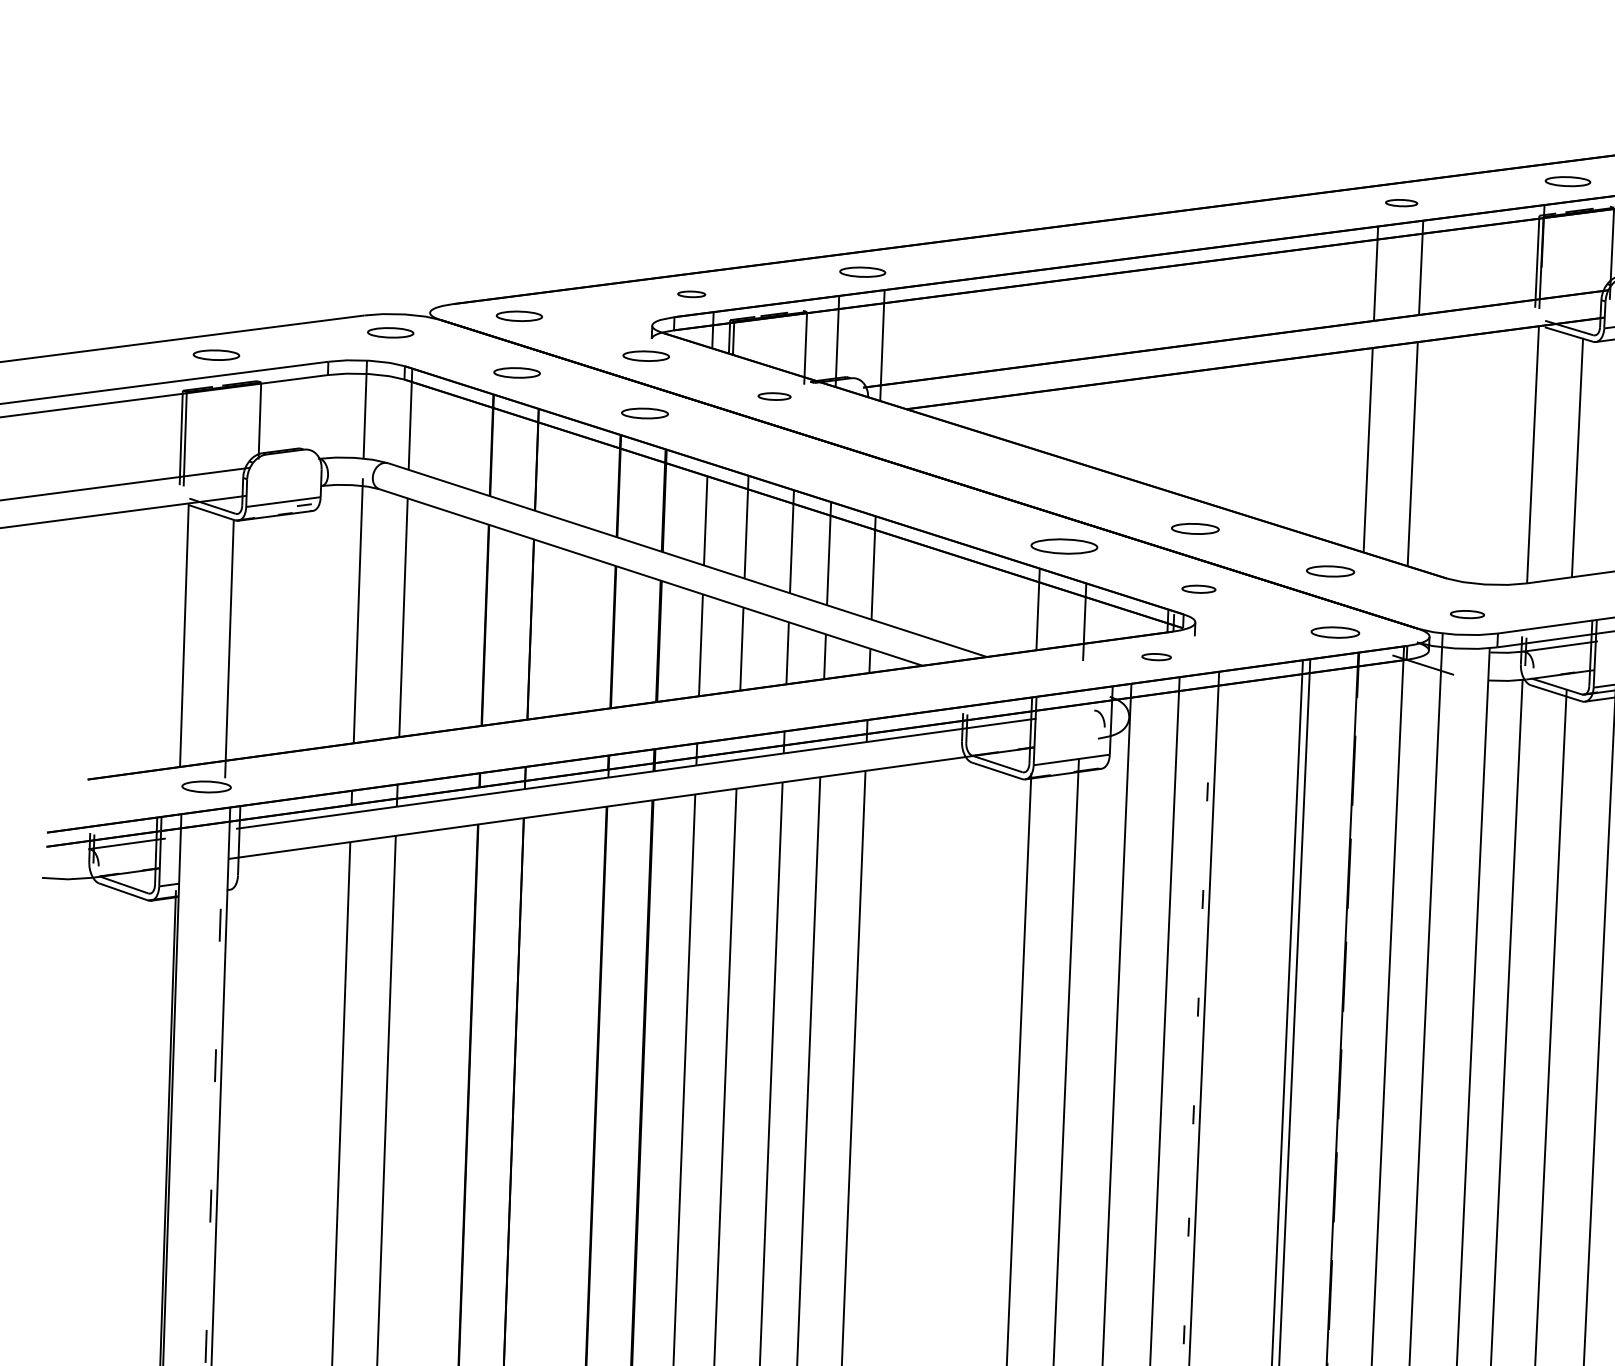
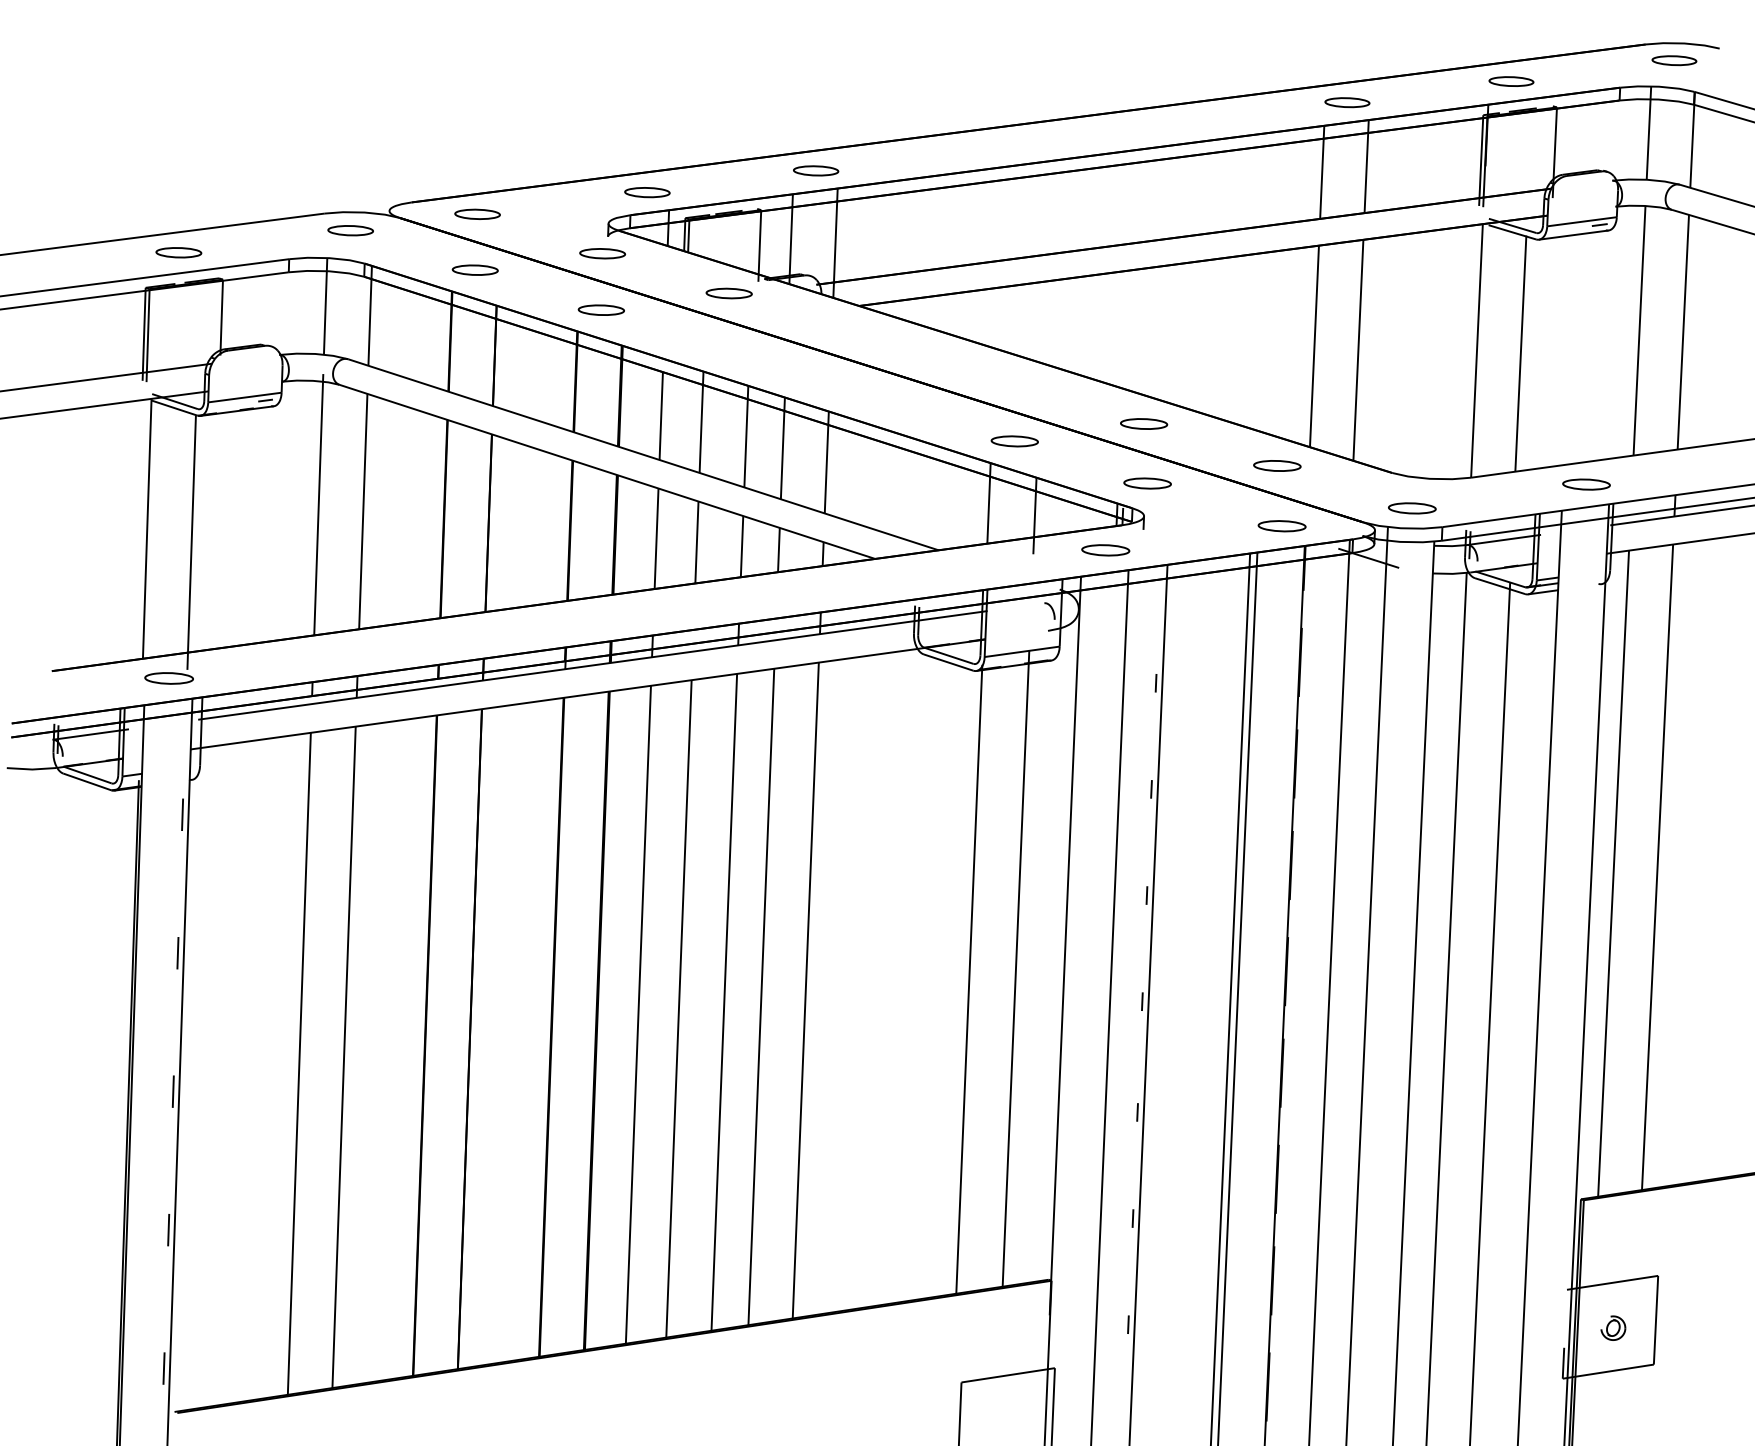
part: (1401, 202) -> (1347, 102), size x1.43
part: (691, 294) -> (647, 192), size x1.67
part: (773, 396) -> (728, 293), size x1.43
part: (1063, 546) -> (1014, 441), size x0.71
part: (1198, 589) -> (1147, 483), size x1.43
part: (1467, 614) -> (1412, 508), size x1.43
part: (1156, 657) -> (1105, 550), size x1.67

